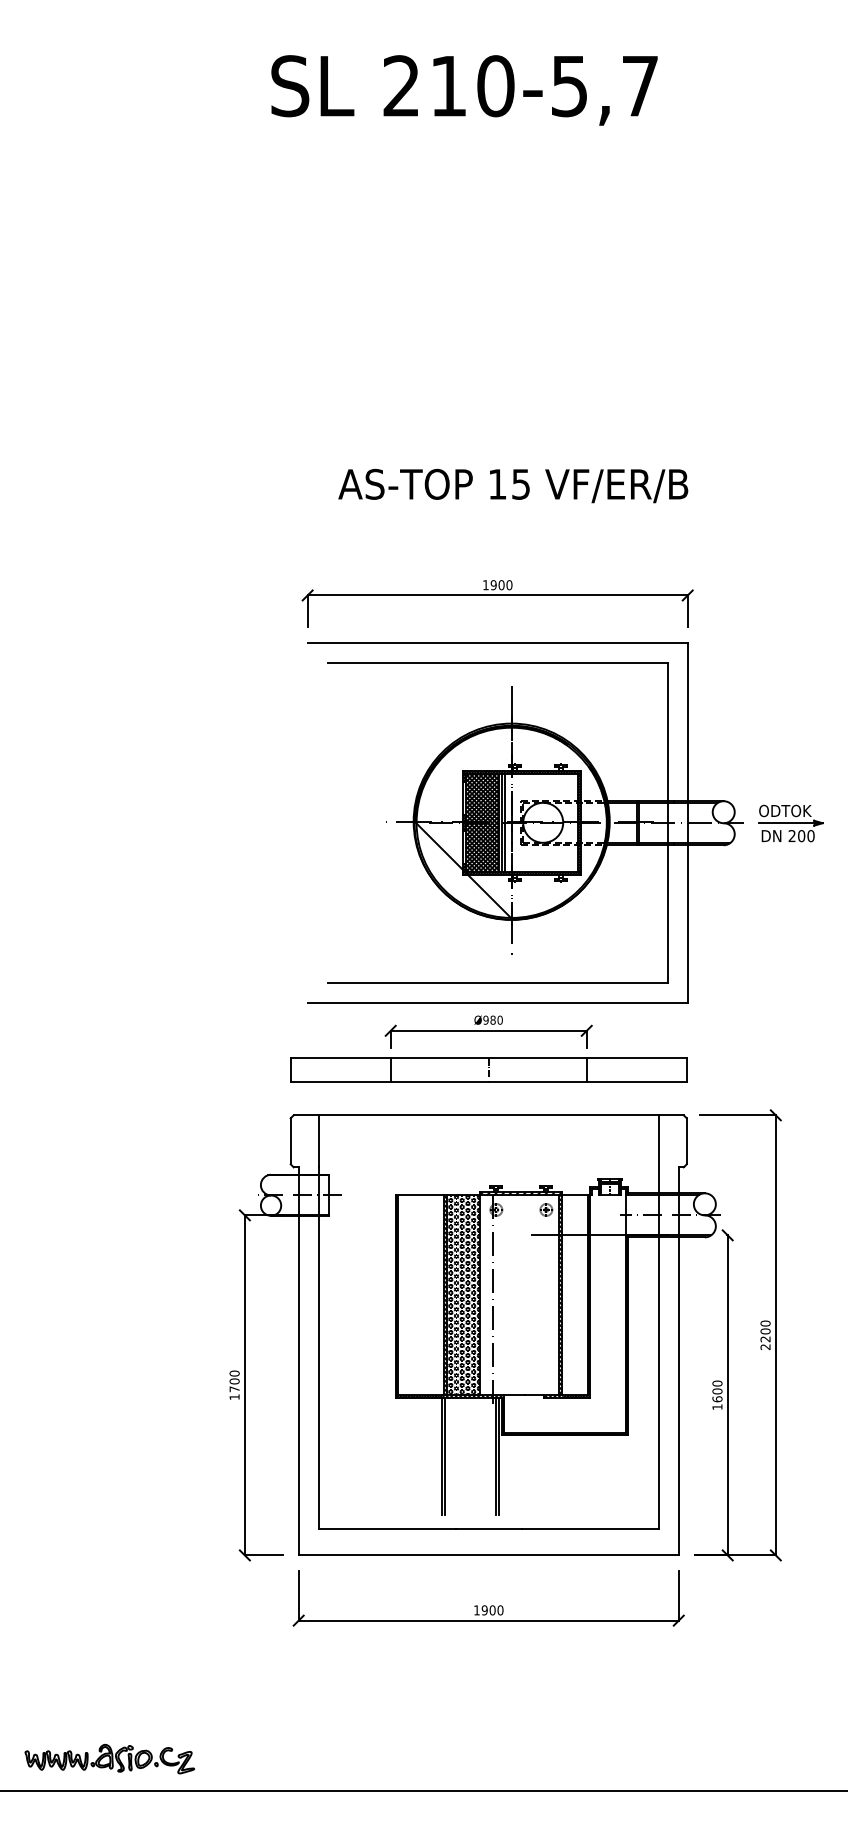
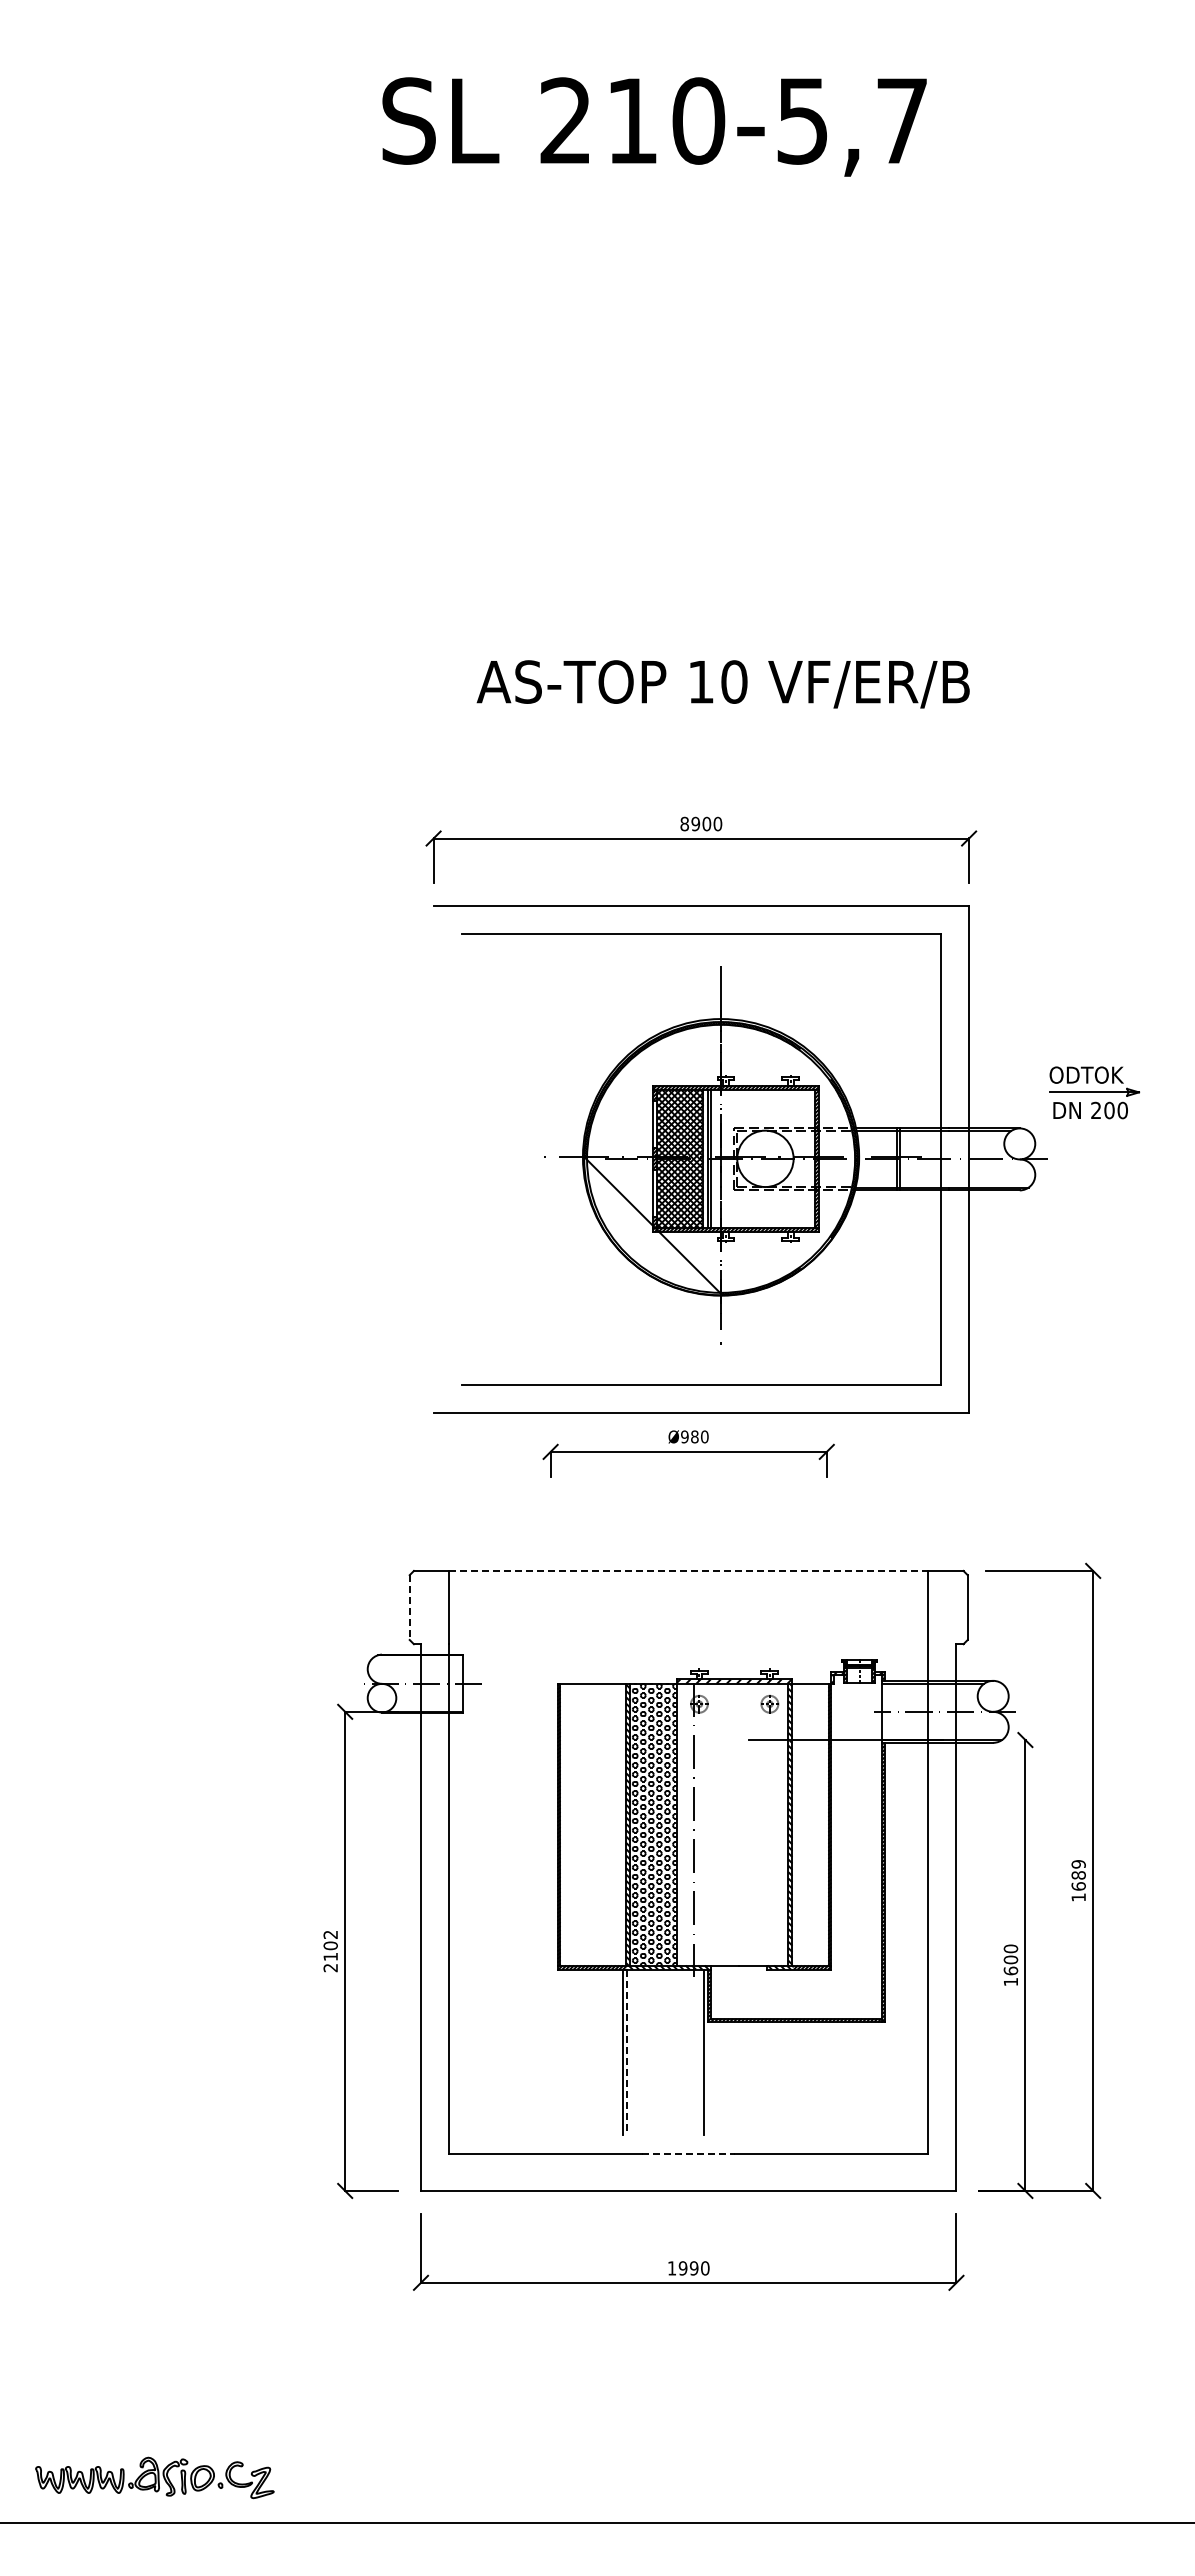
text: (521, 484) -> (734, 681), 15 -> 10
text: (485, 584) -> (684, 823), 1900 -> 8900
part: (790, 823) -> (1094, 1092), moved
part: (488, 1070) -> (688, 1507), removed
line: (488, 1115) -> (688, 1570), solid -> dashed
line: (290, 1141) -> (409, 1608), solid -> dashed
text: (765, 1335) -> (1078, 1880), 2200 -> 1689
text: (234, 1385) -> (330, 1951), 1700 -> 2102
line: (496, 1456) -> (699, 2051), removed
line: (445, 1457) -> (627, 2052), solid -> dashed
line: (489, 1529) -> (689, 2154), solid -> dashed
text: (492, 1610) -> (693, 2268), 1900 -> 1990

